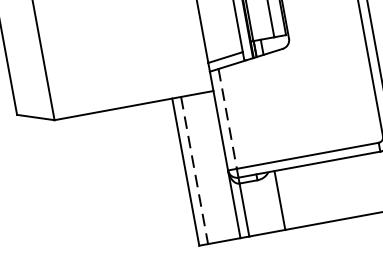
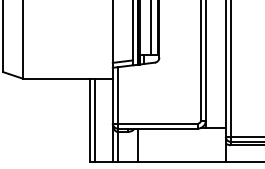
line: (227, 119) -> (117, 95), dashed -> solid
line: (194, 170) -> (94, 120), dashed -> solid

